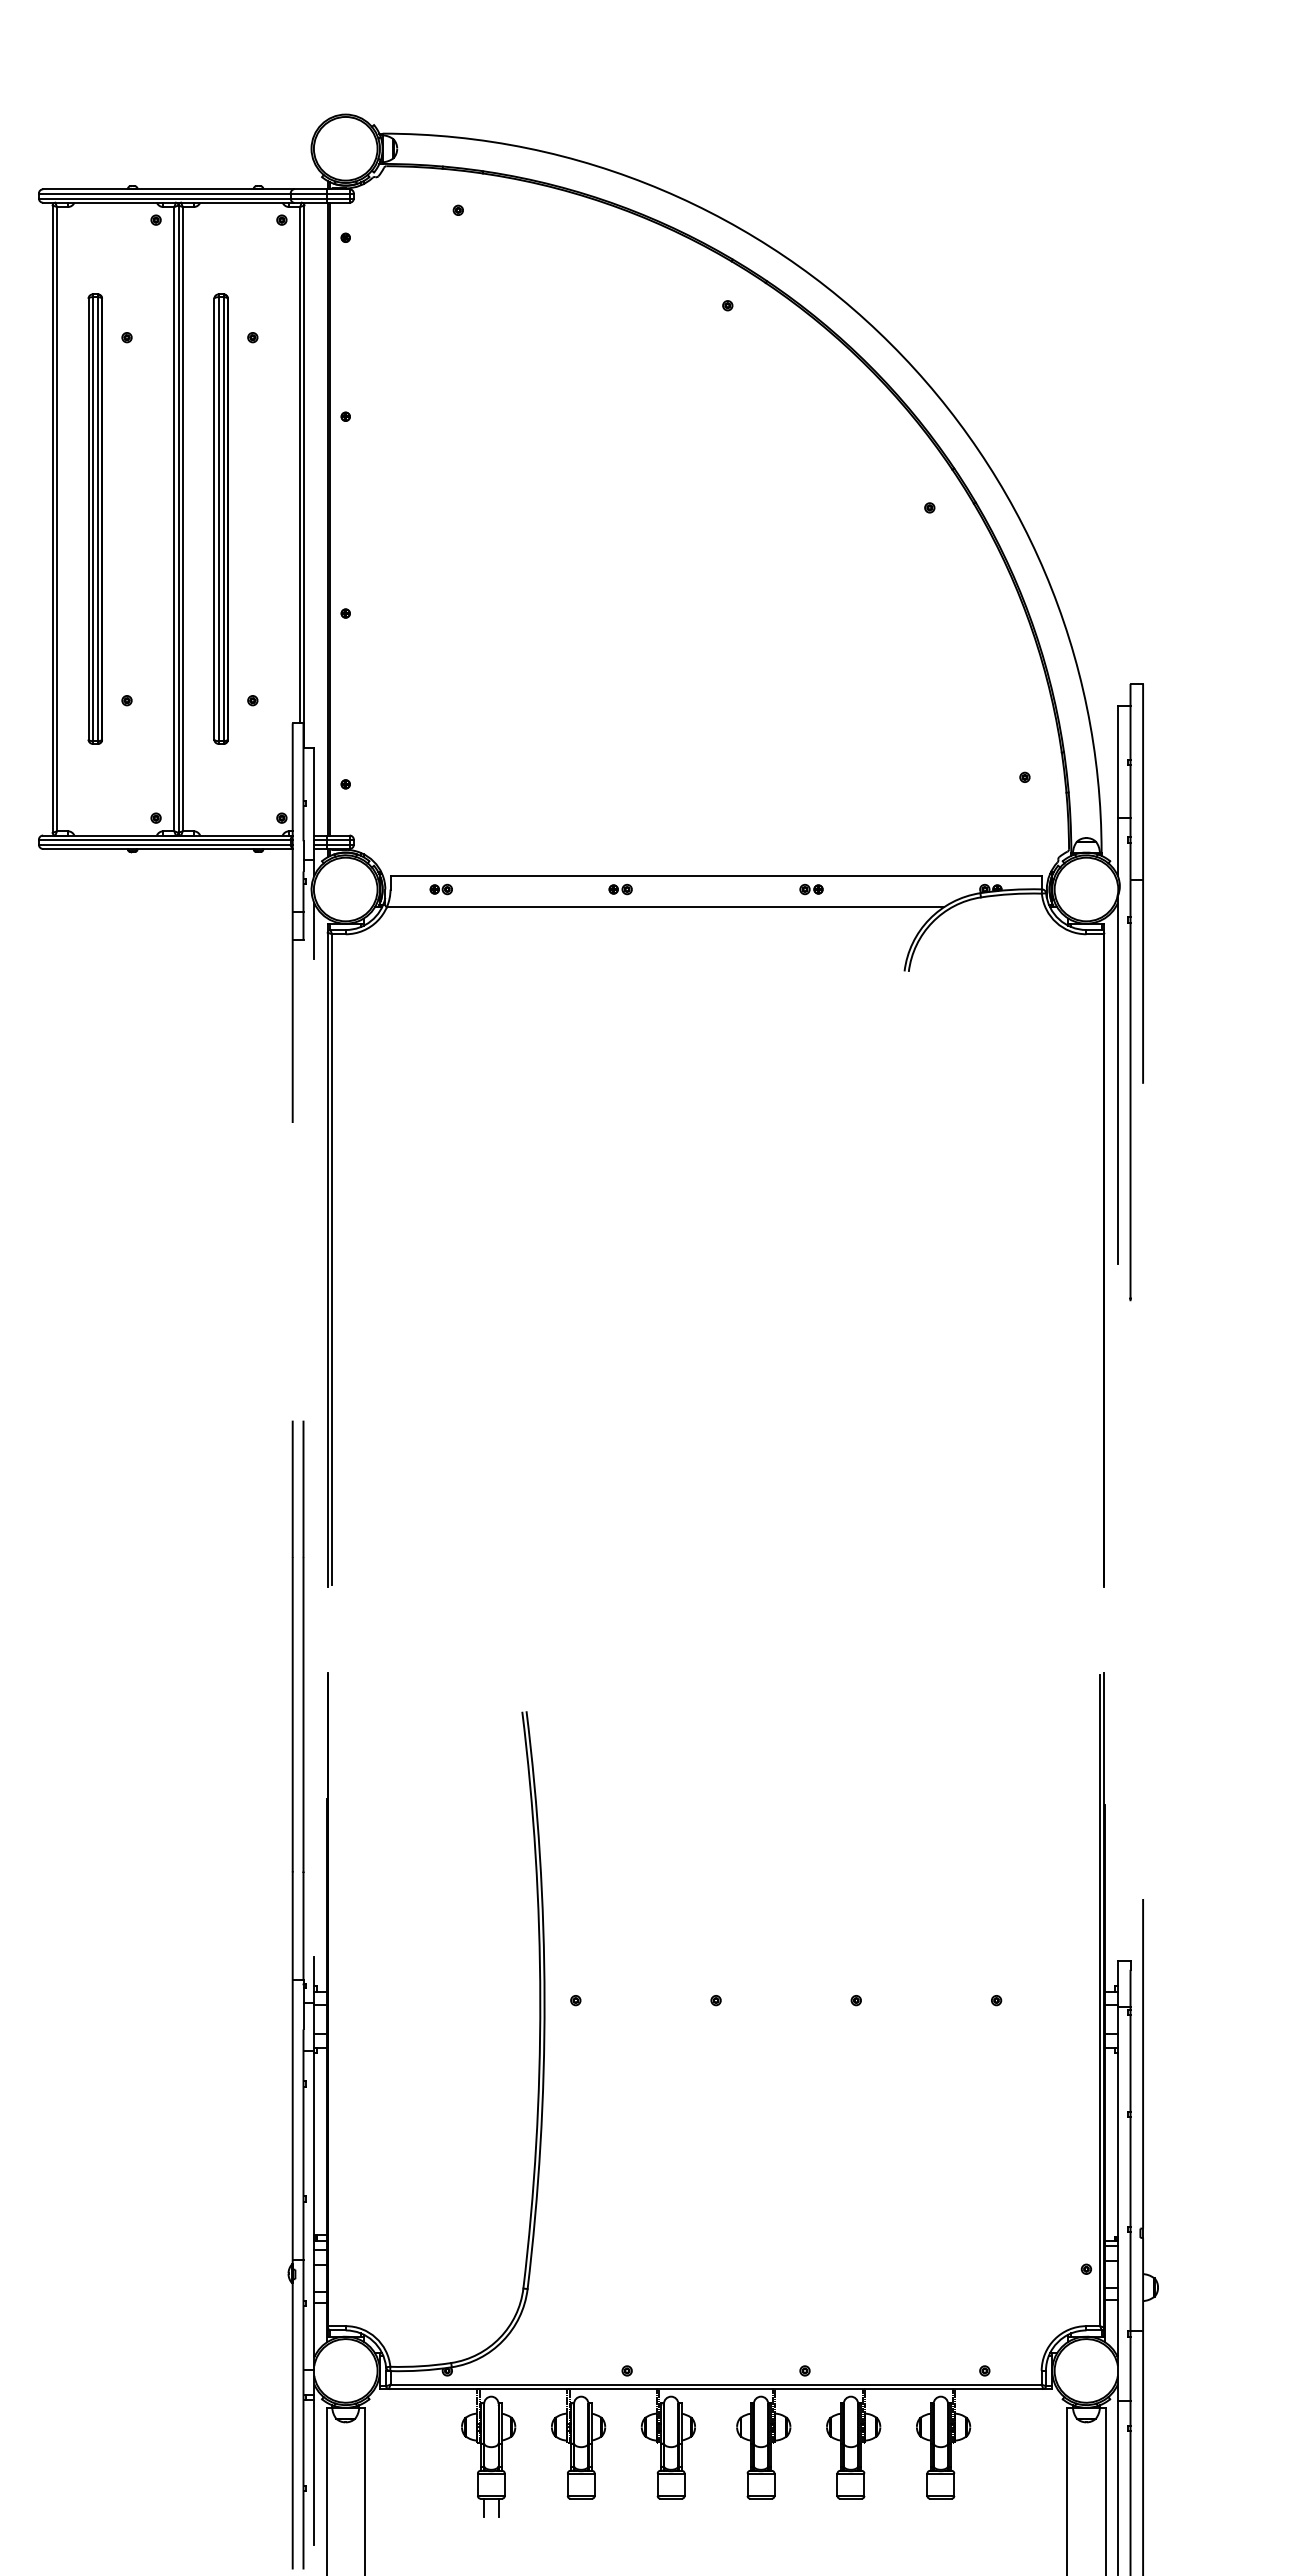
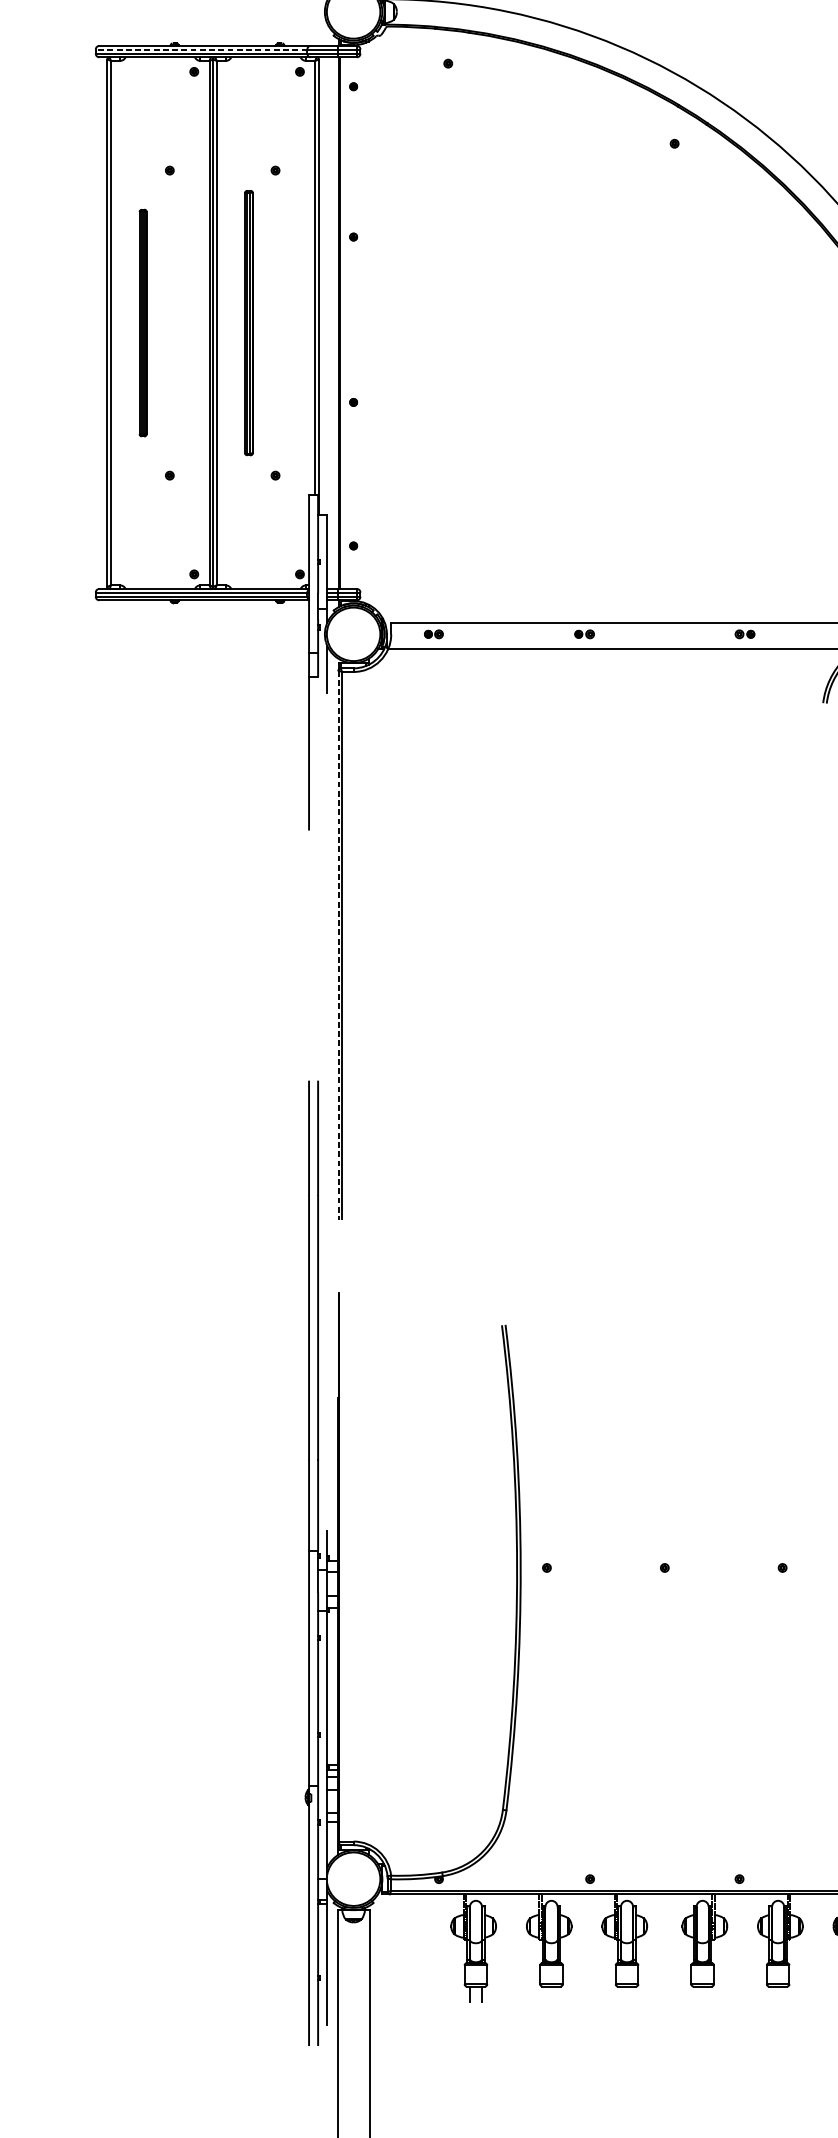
line: (164, 193) -> (201, 49), solid -> dashed
part: (94, 518) -> (142, 322), size x0.6
part: (220, 518) -> (248, 322), size x0.7
line: (327, 1260) -> (338, 946), solid -> dashed

